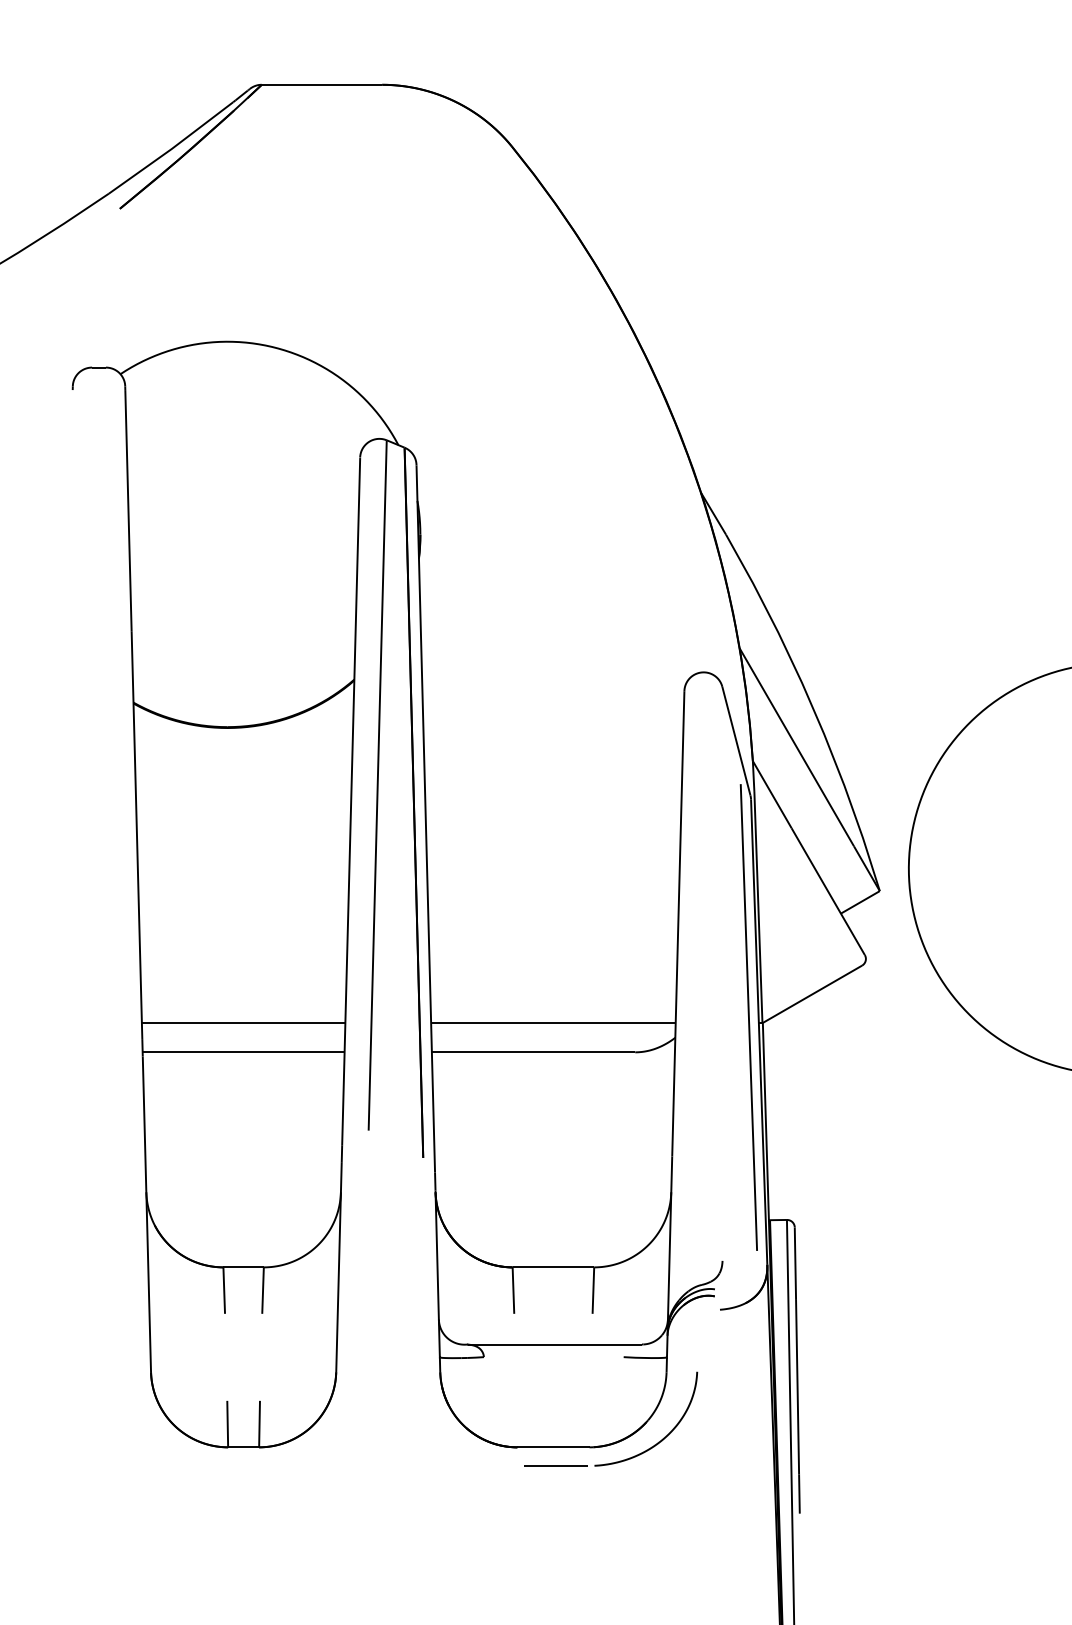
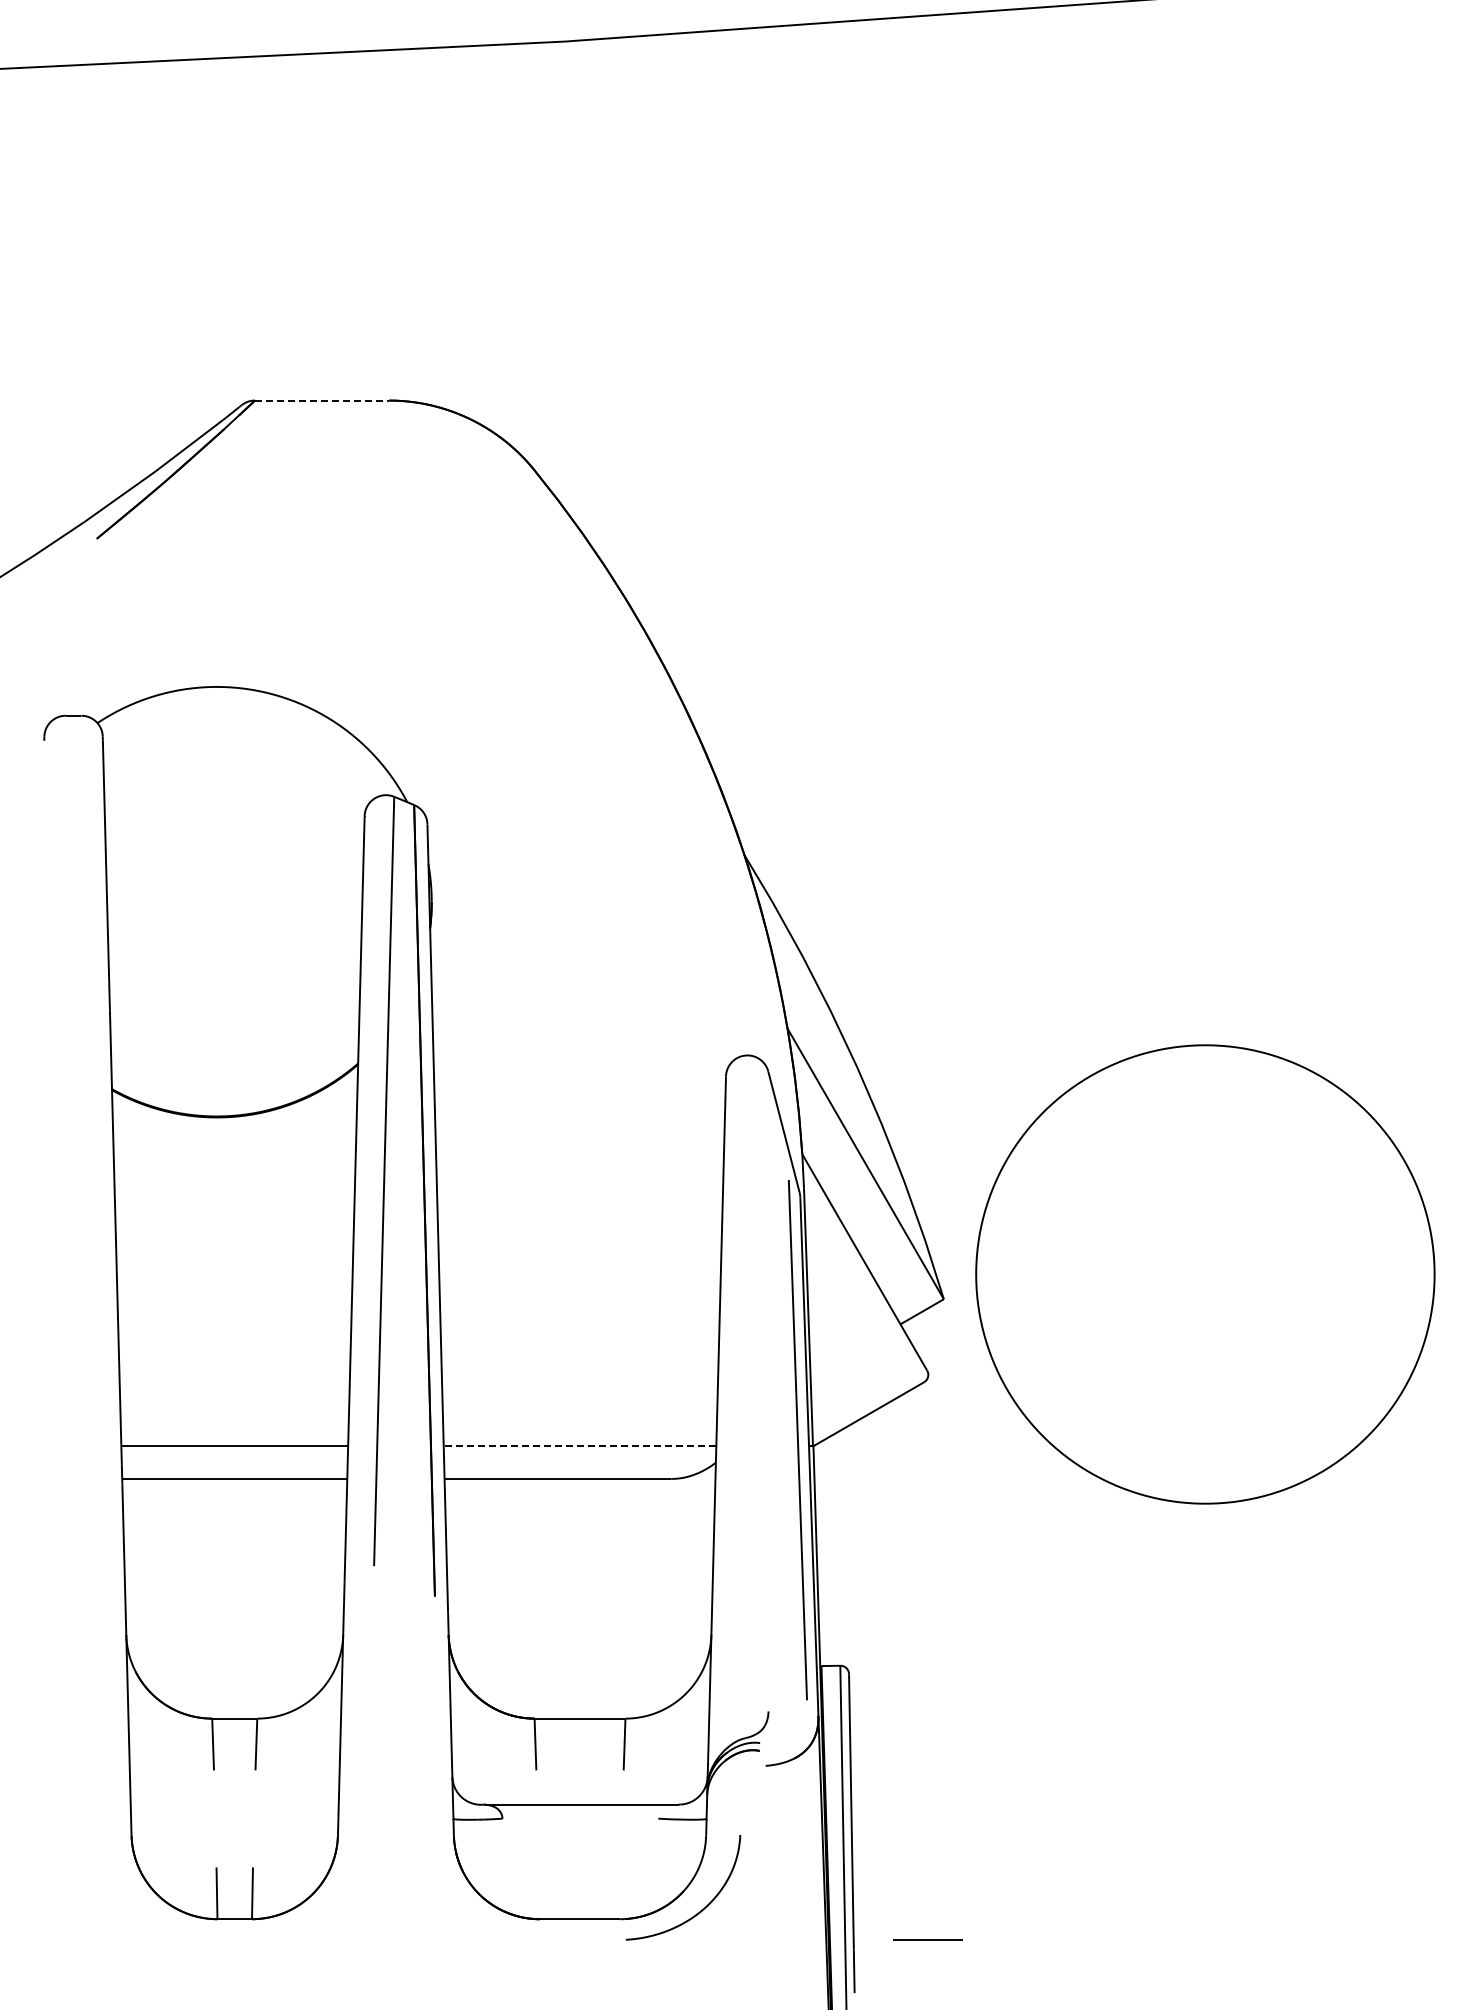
line: (322, 84) -> (322, 400), solid -> dashed
line: (552, 1023) -> (579, 1446), solid -> dashed
line: (555, 1465) -> (927, 1939), moved

